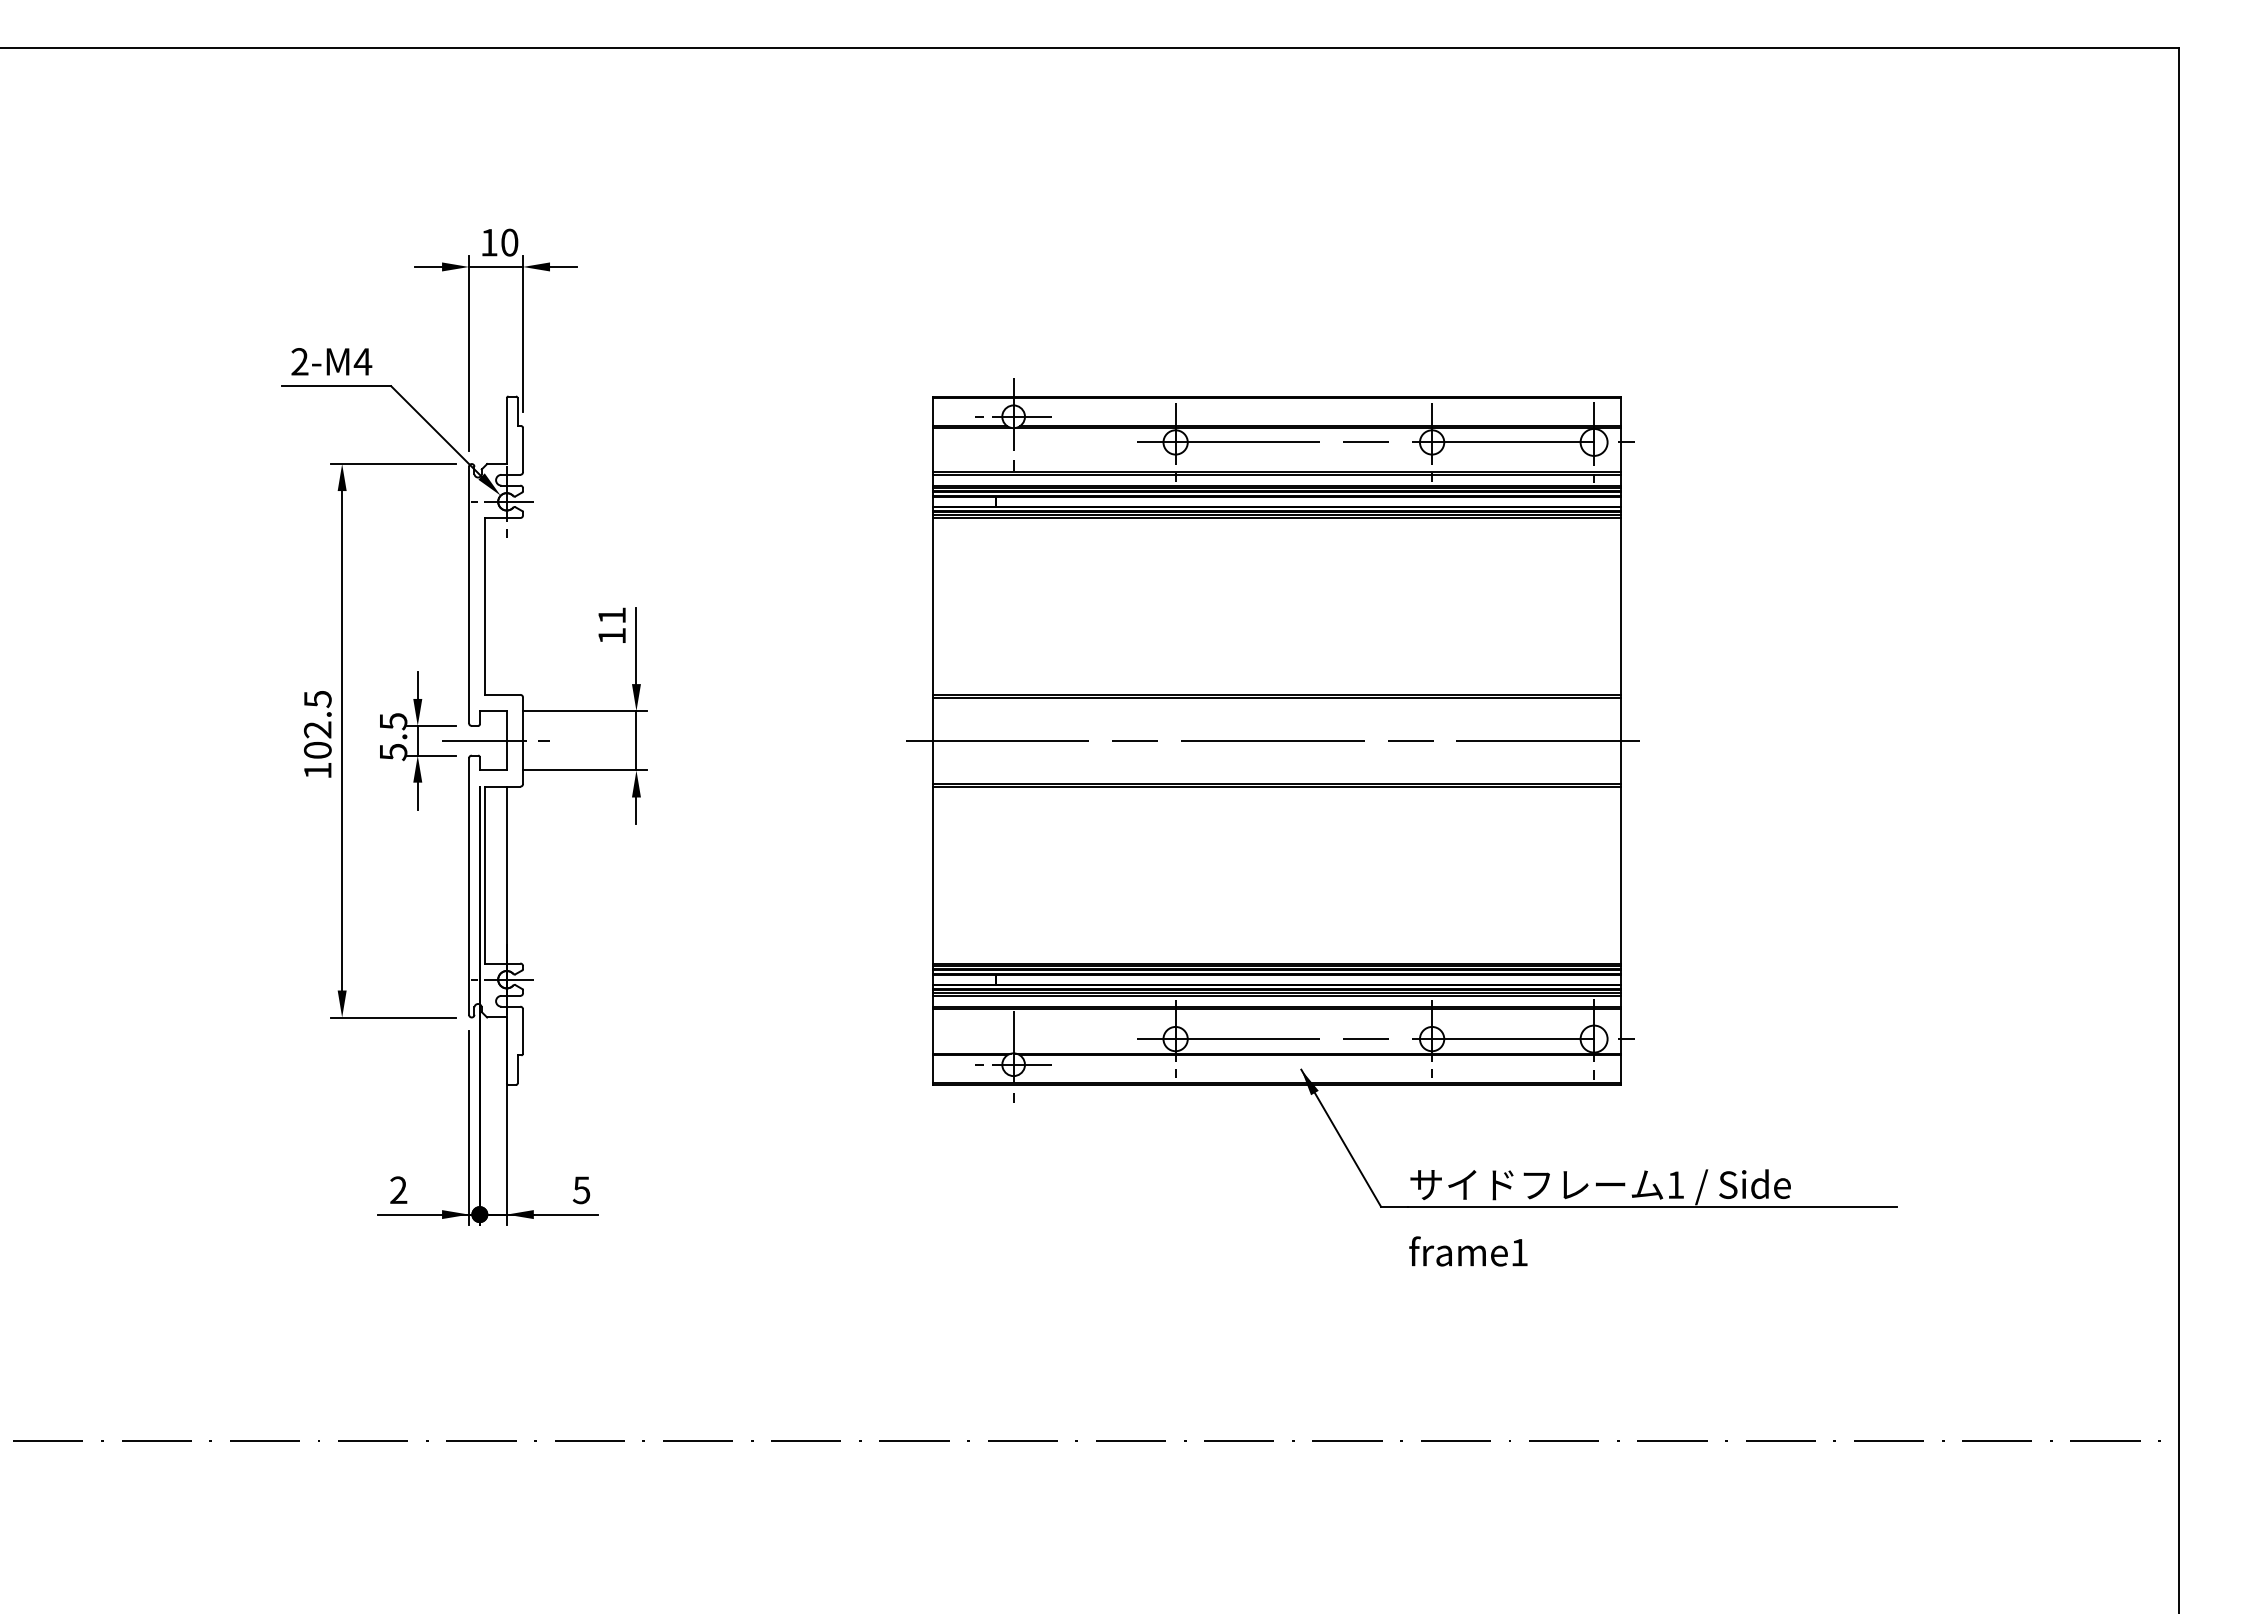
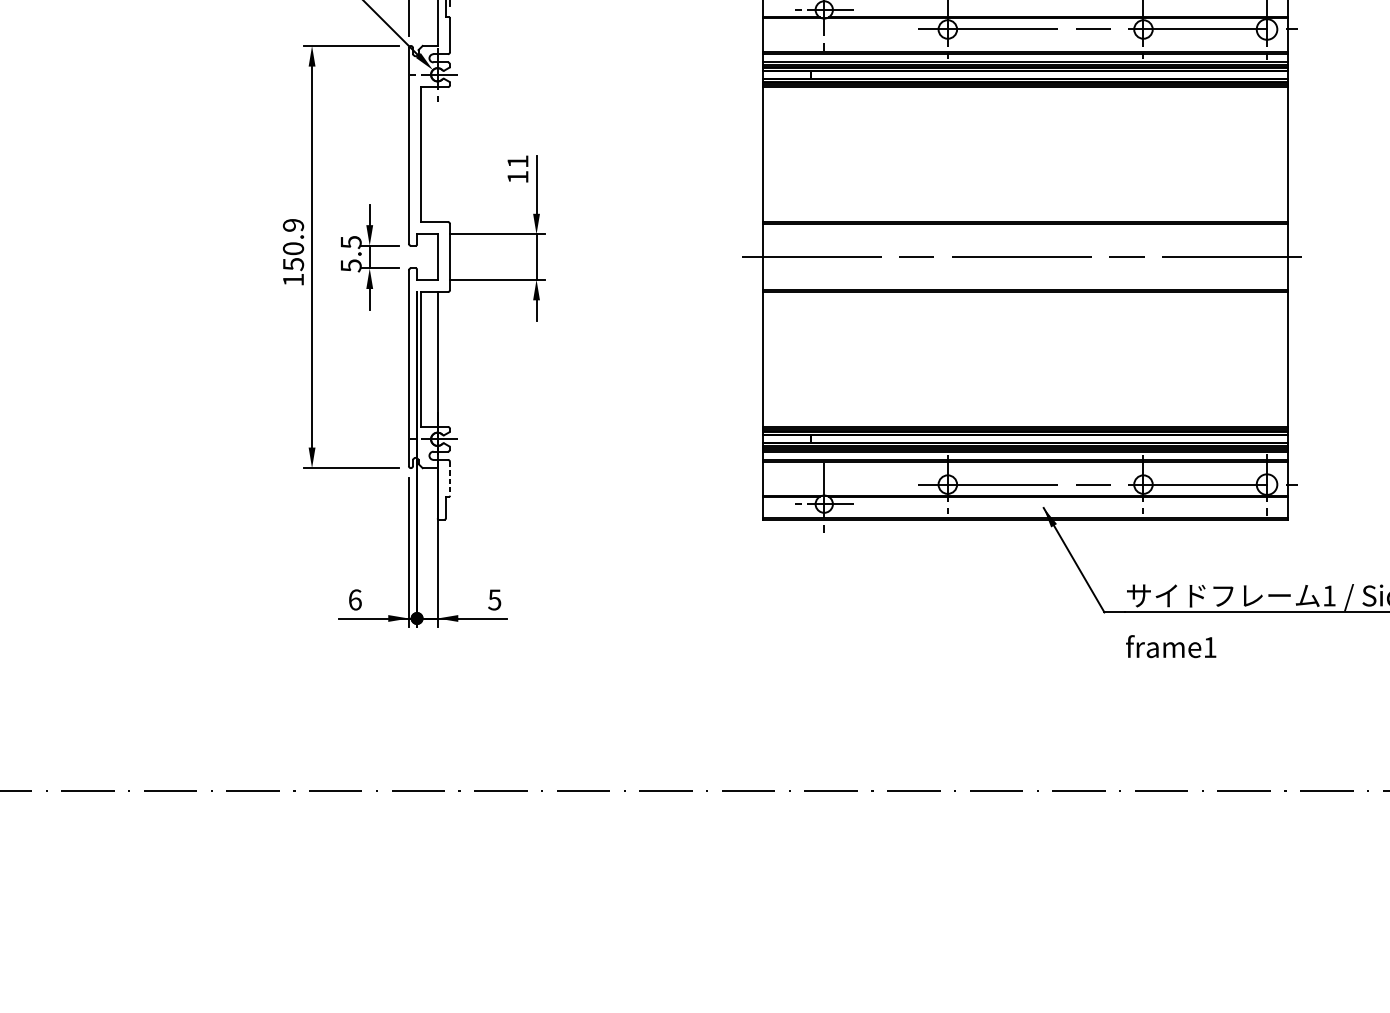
text: (317, 725) -> (293, 245), 102.5 -> 150.9
line: (496, 740) -> (429, 256), removed
line: (523, 1032) -> (450, 479), solid -> dashed
text: (398, 1190) -> (355, 600), 2 -> 6

